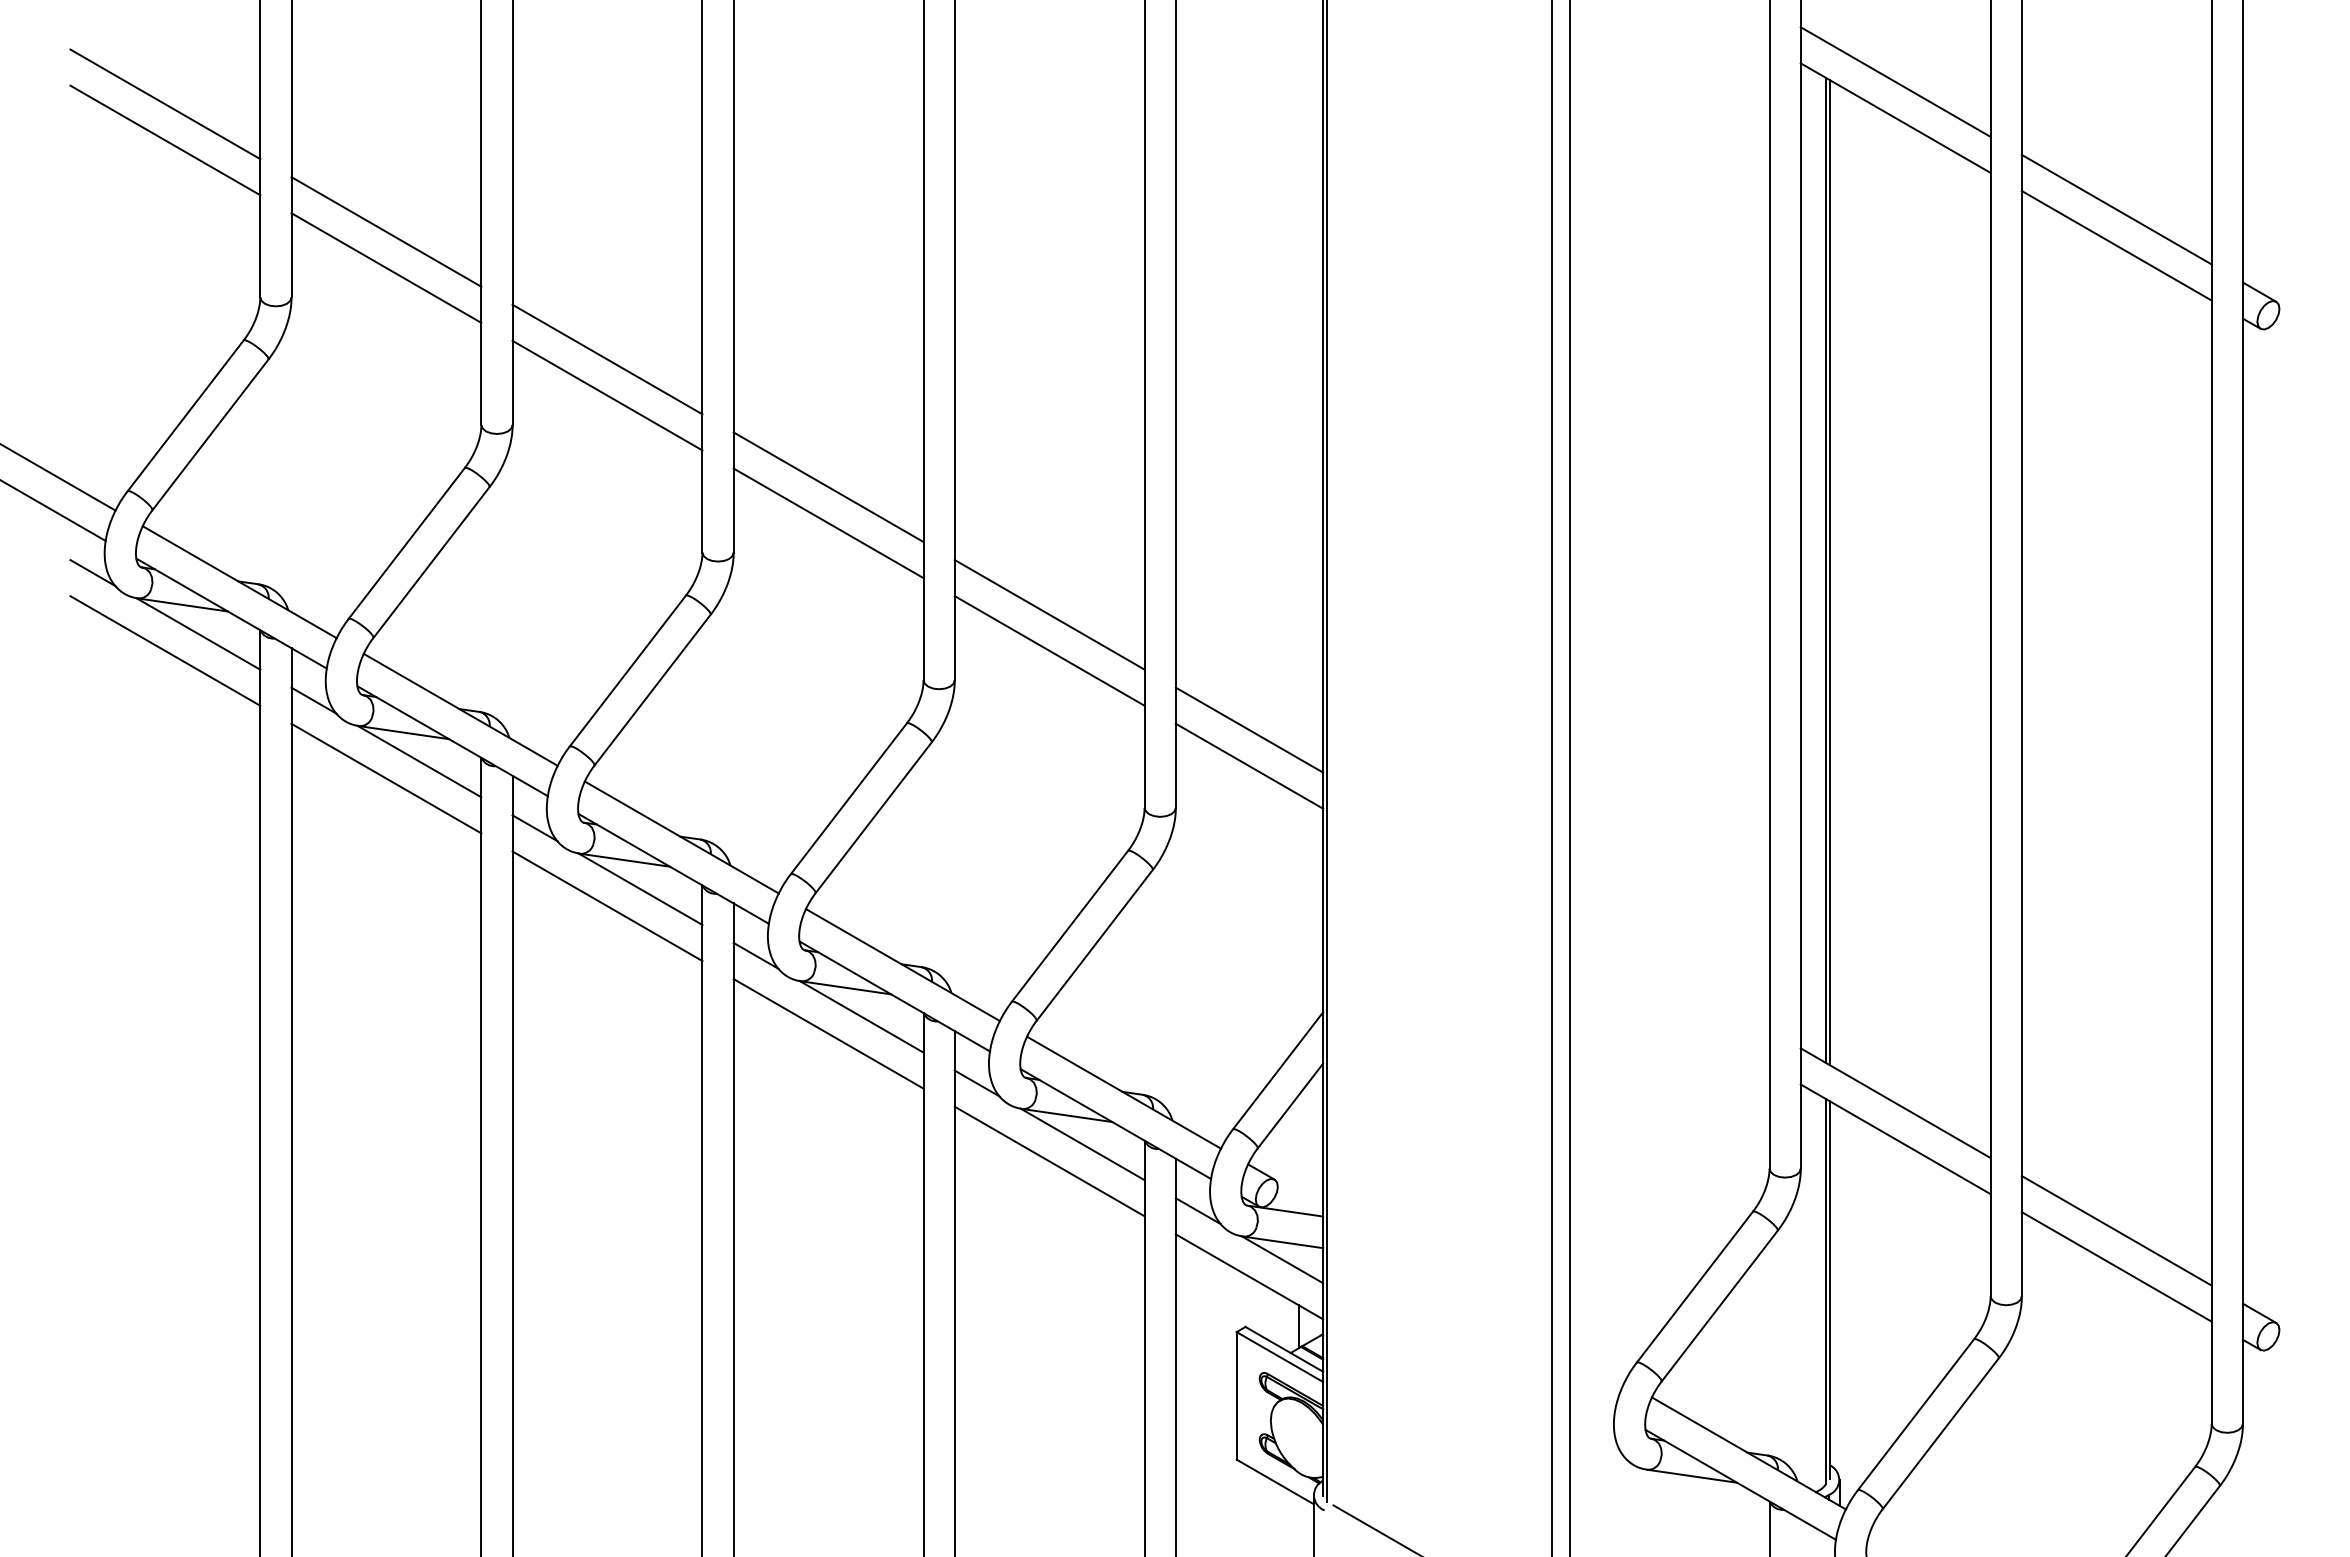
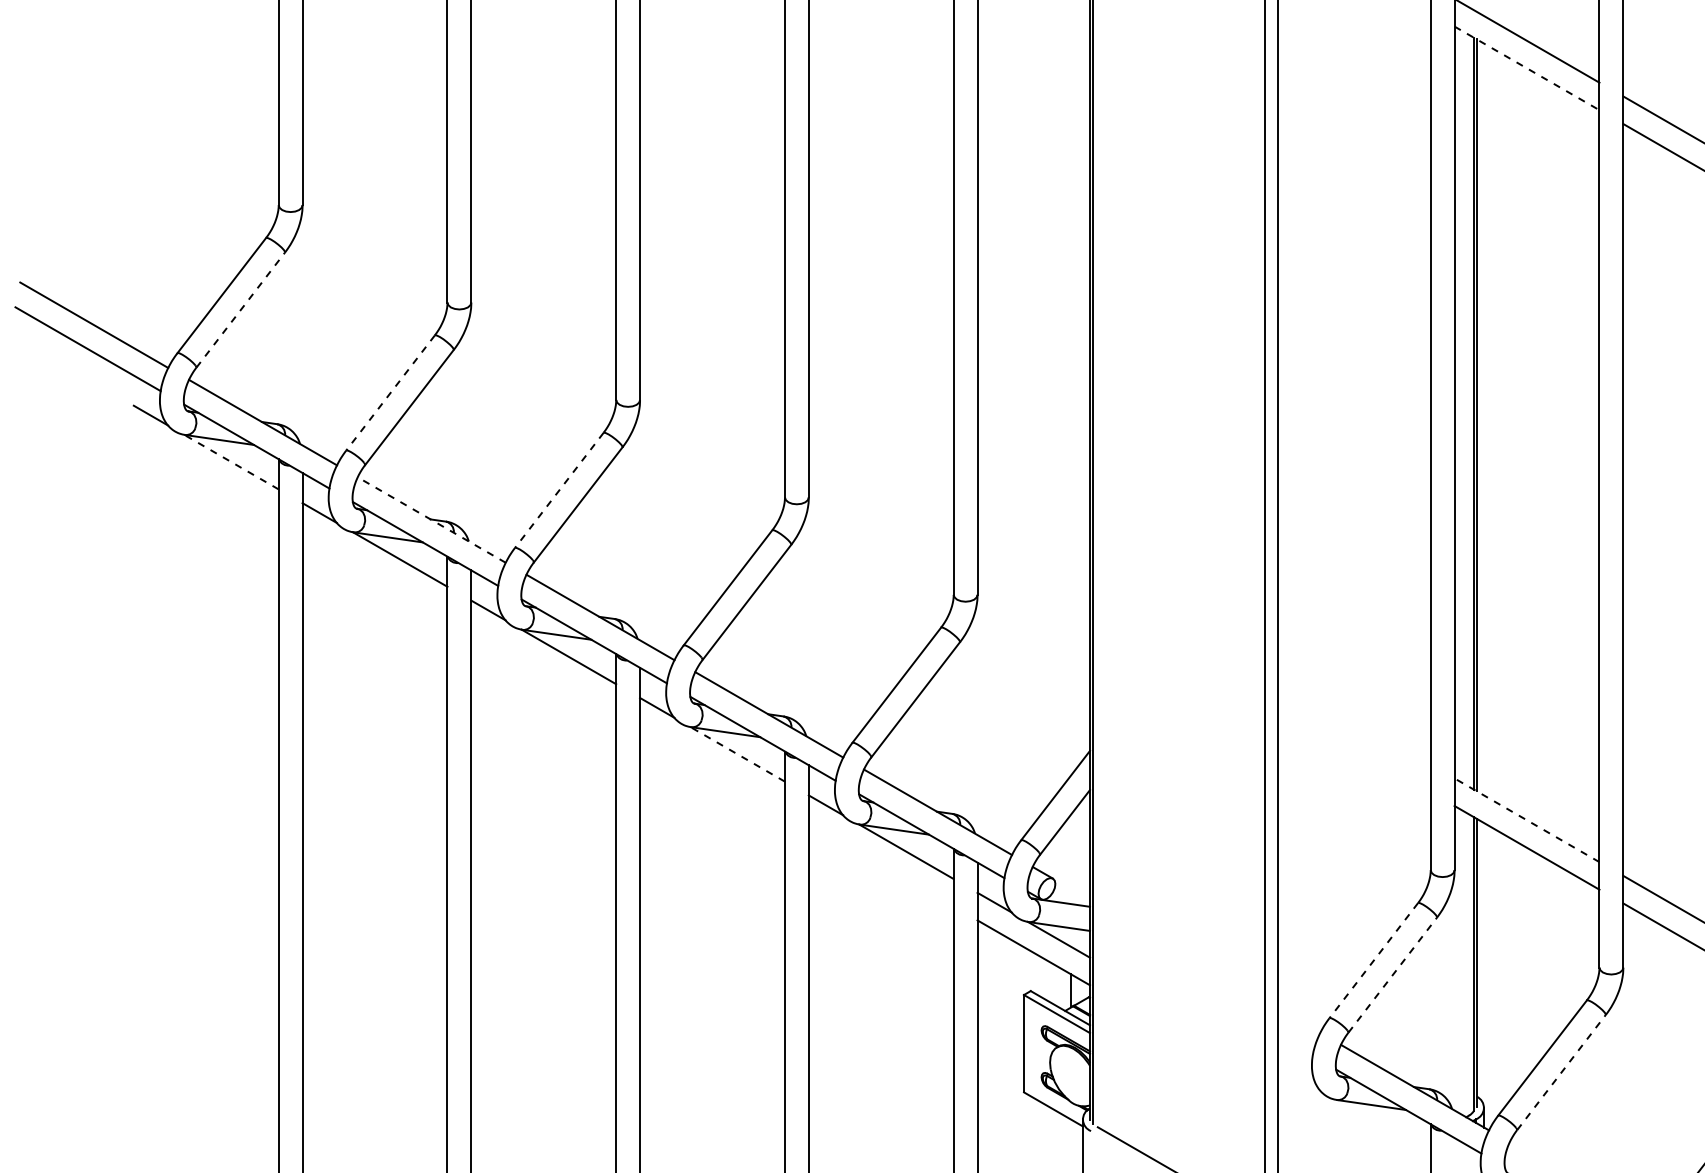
line: (165, 104) -> (206, 57), removed
line: (1895, 118) -> (1526, 68), solid -> dashed
line: (165, 140) -> (206, 85), removed
line: (386, 231) -> (375, 154), removed
line: (386, 267) -> (375, 182), removed
line: (607, 359) -> (543, 252), removed
line: (607, 395) -> (543, 280), removed
line: (210, 434) -> (240, 309), solid -> dashed
line: (828, 486) -> (712, 349), removed
line: (828, 523) -> (712, 377), removed
line: (406, 543) -> (390, 393), solid -> dashed
line: (1049, 614) -> (881, 447), removed
line: (198, 633) -> (231, 461), solid -> dashed
line: (165, 650) -> (206, 474), removed
line: (1049, 650) -> (881, 474), removed
line: (627, 671) -> (559, 490), solid -> dashed
line: (460, 709) -> (431, 519), solid -> dashed
line: (1249, 729) -> (1033, 535), removed
line: (1249, 765) -> (1033, 562), removed
line: (386, 778) -> (375, 572), removed
line: (607, 906) -> (543, 670), removed
line: (861, 1016) -> (737, 754), solid -> dashed
line: (828, 1033) -> (712, 767), removed
line: (1895, 1103) -> (1526, 820), solid -> dashed
line: (1049, 1161) -> (881, 864), removed
line: (1694, 1287) -> (1373, 960), solid -> dashed
line: (1720, 1305) -> (1393, 974), solid -> dashed
line: (1941, 1433) -> (1561, 1072), solid -> dashed

